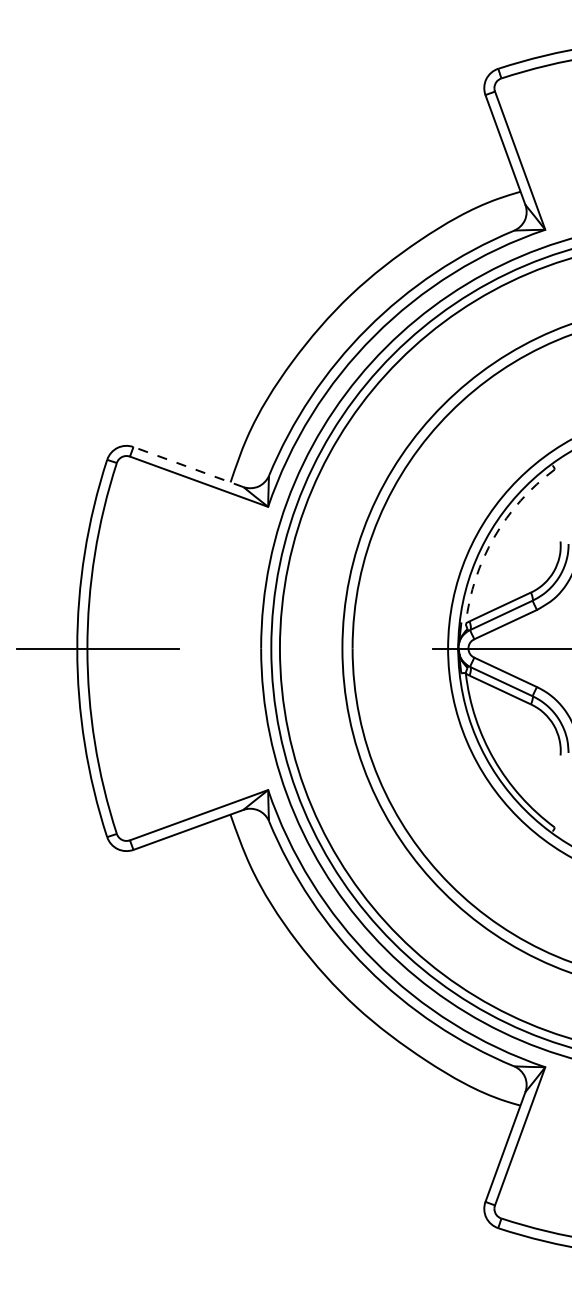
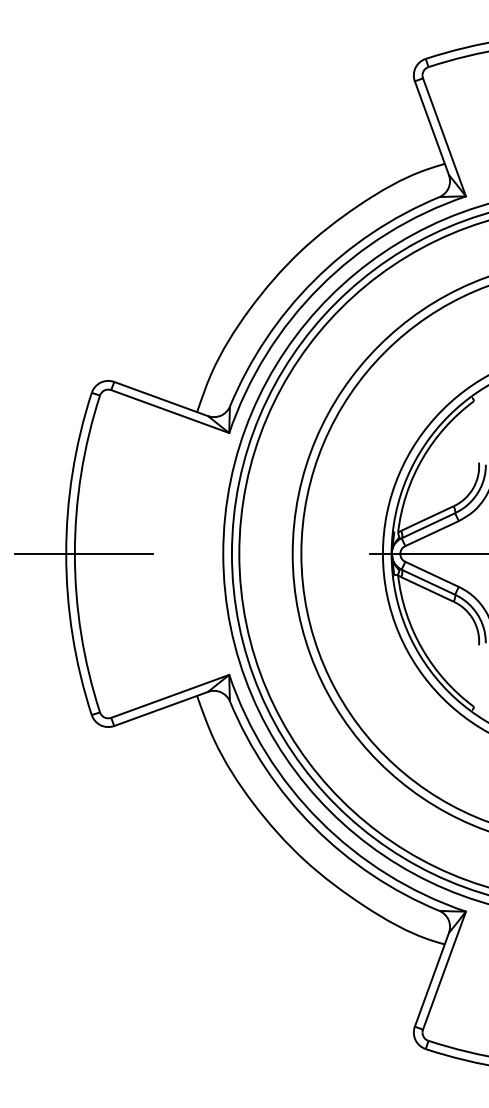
line: (187, 466) -> (160, 398), dashed -> solid
arc: (494, 537) -> (422, 459), dashed -> solid

